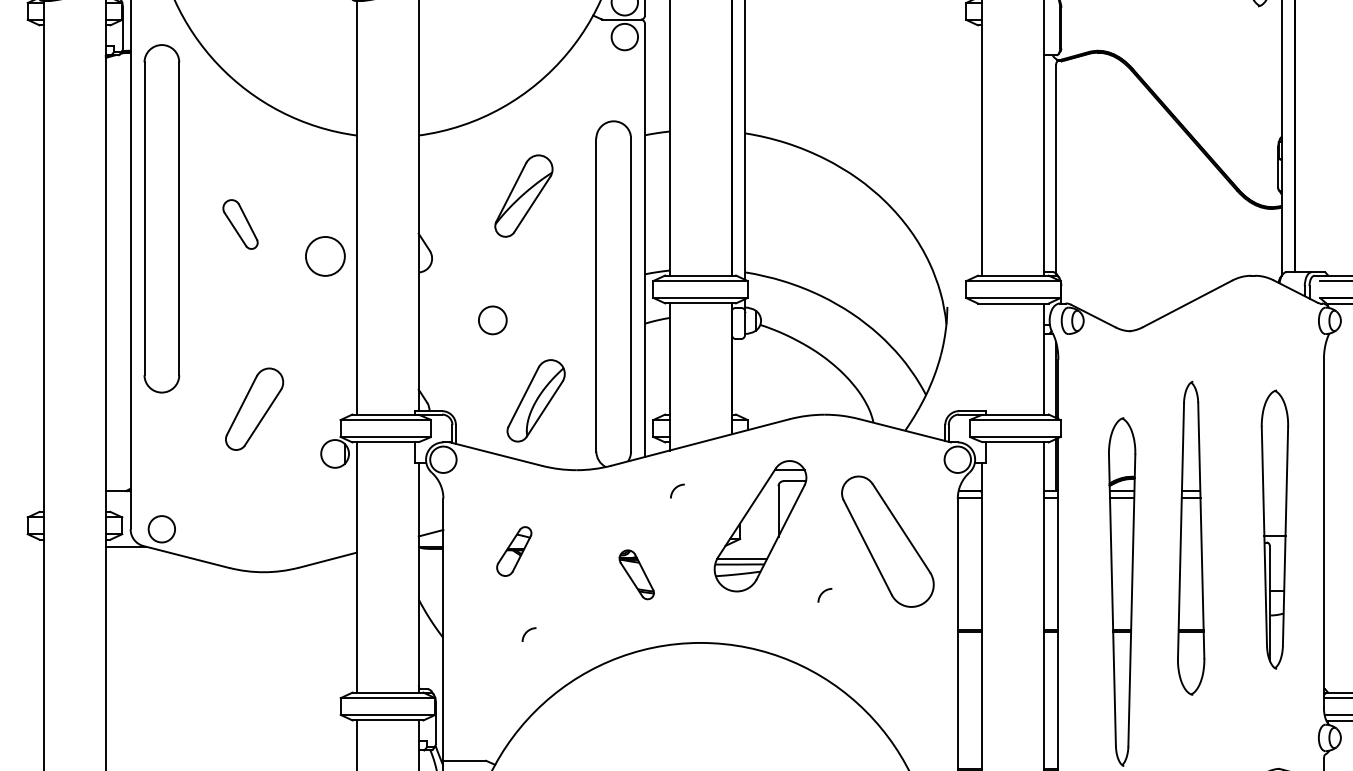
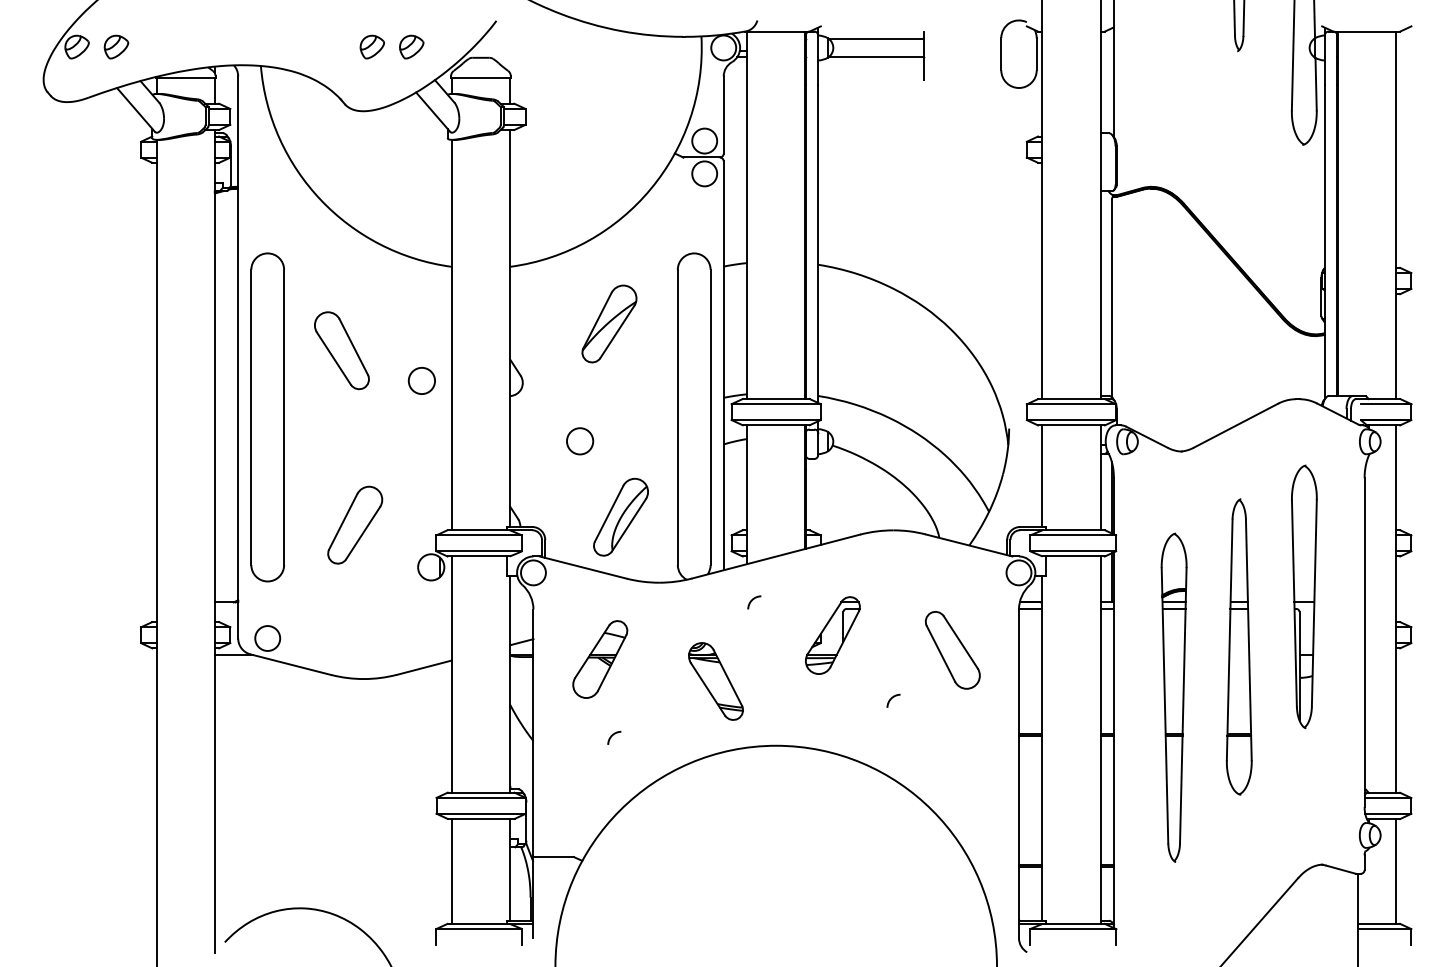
part: (161, 218) -> (267, 417), moved
part: (240, 224) -> (341, 350), size x1.67
circle: (324, 255) -> (421, 380), size x0.71
line: (982, 356) -> (1042, 475), added
part: (760, 526) -> (832, 635), size x0.62
part: (1275, 529) -> (1304, 596), moved
part: (887, 541) -> (952, 650), size x0.62
part: (514, 551) -> (600, 659), size x1.67
part: (636, 574) -> (715, 681), size x1.67

